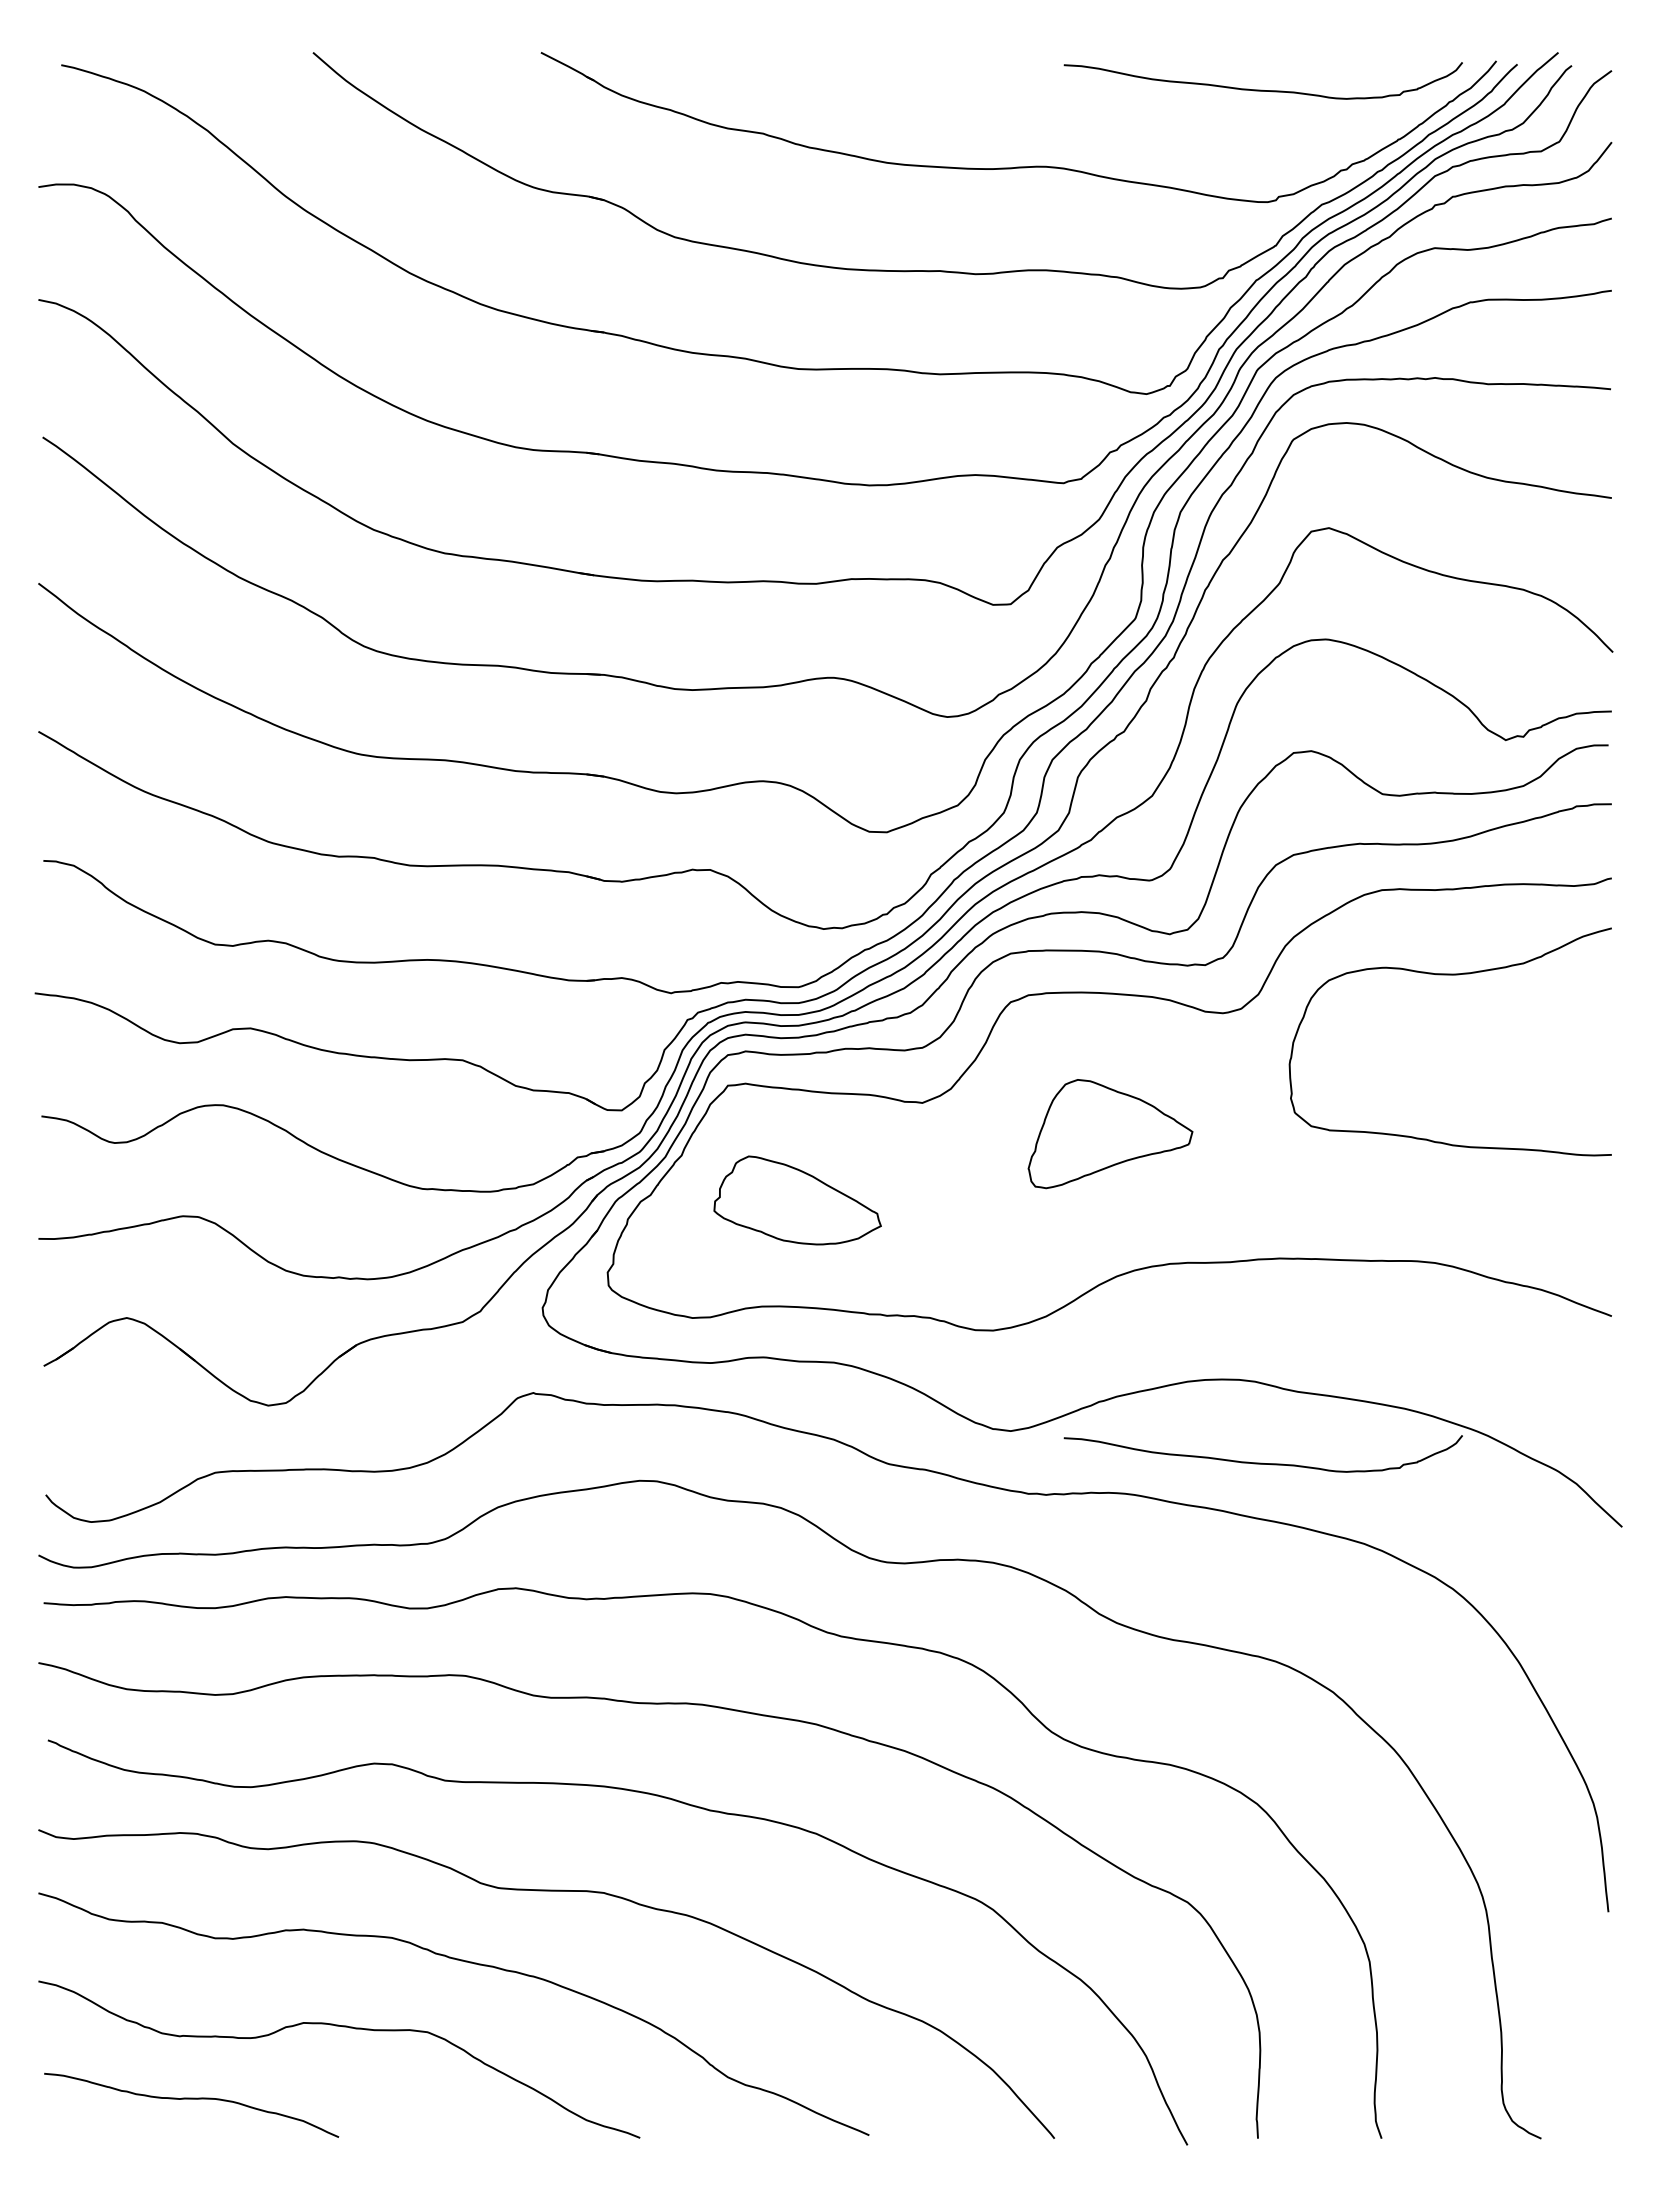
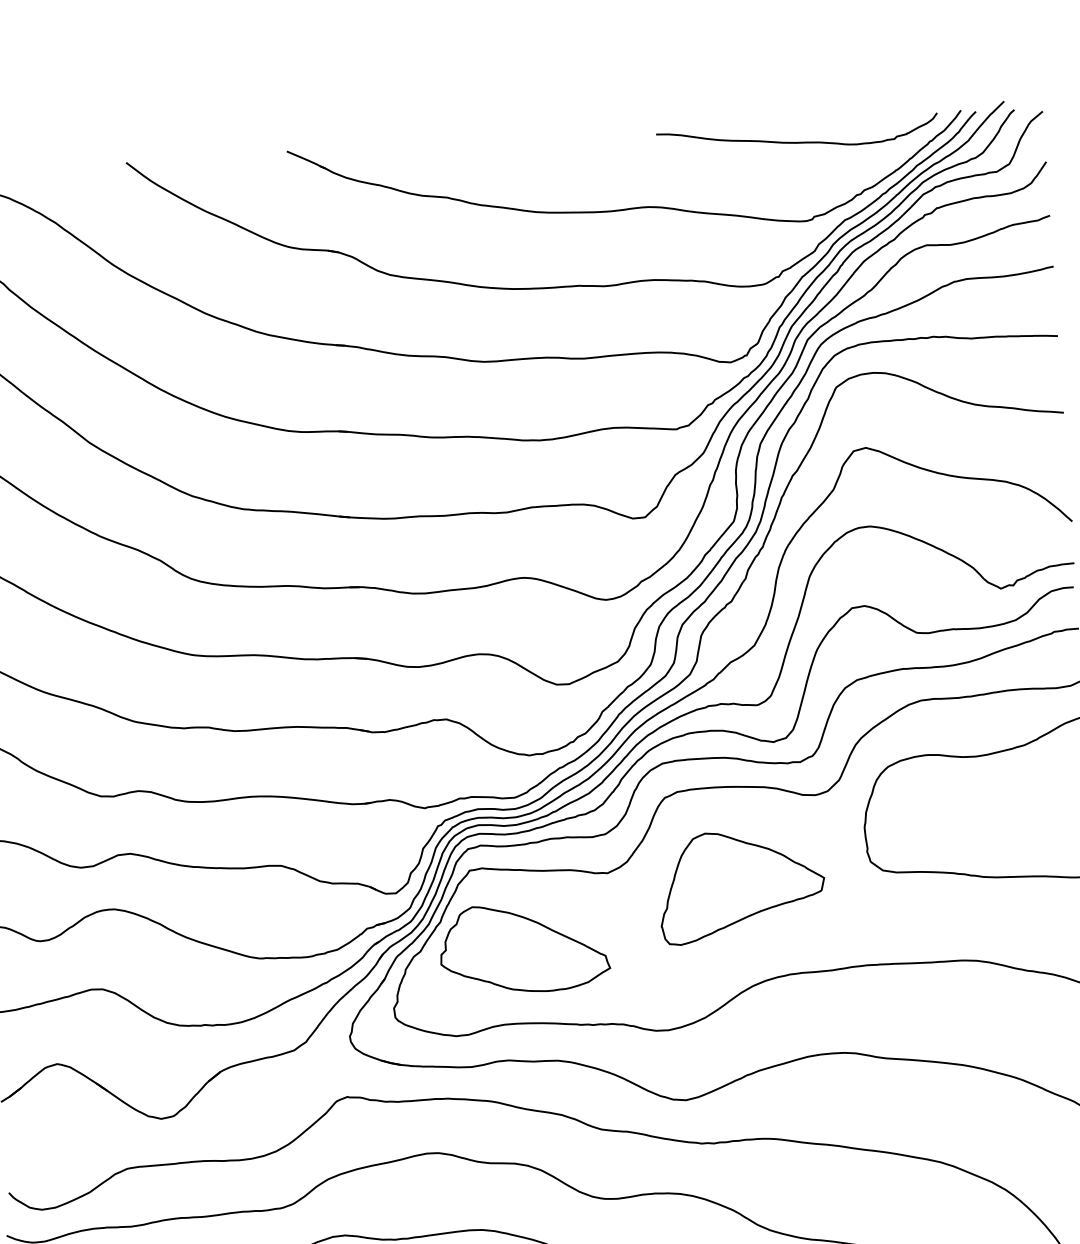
part: (1110, 1133) -> (741, 885), size x1.43
part: (797, 1200) -> (524, 948), size x1.43
curve: (1262, 1462) -> (865, 1109), removed

